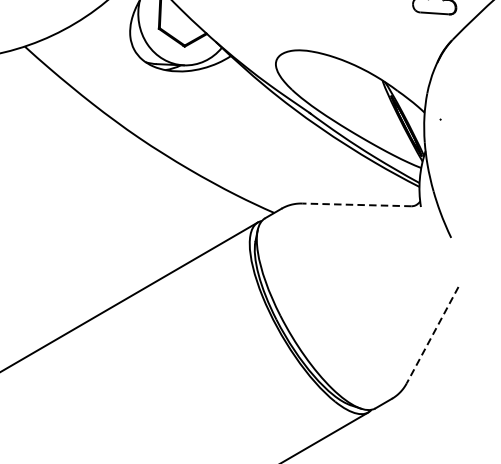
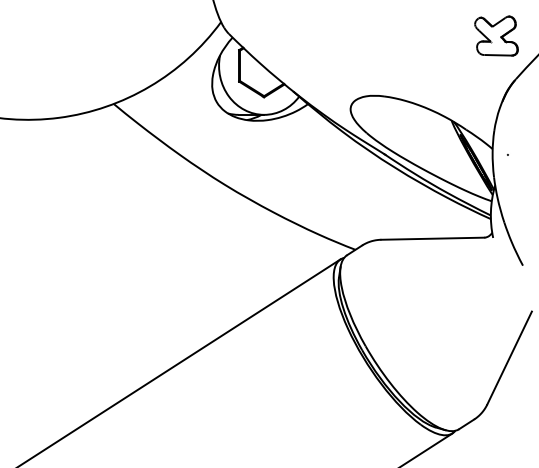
line: (356, 204) -> (432, 238), dashed -> solid
line: (432, 335) -> (509, 358), dashed -> solid

